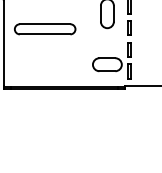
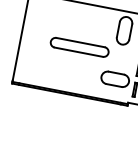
part: (45, 29) -> (79, 47), moved

